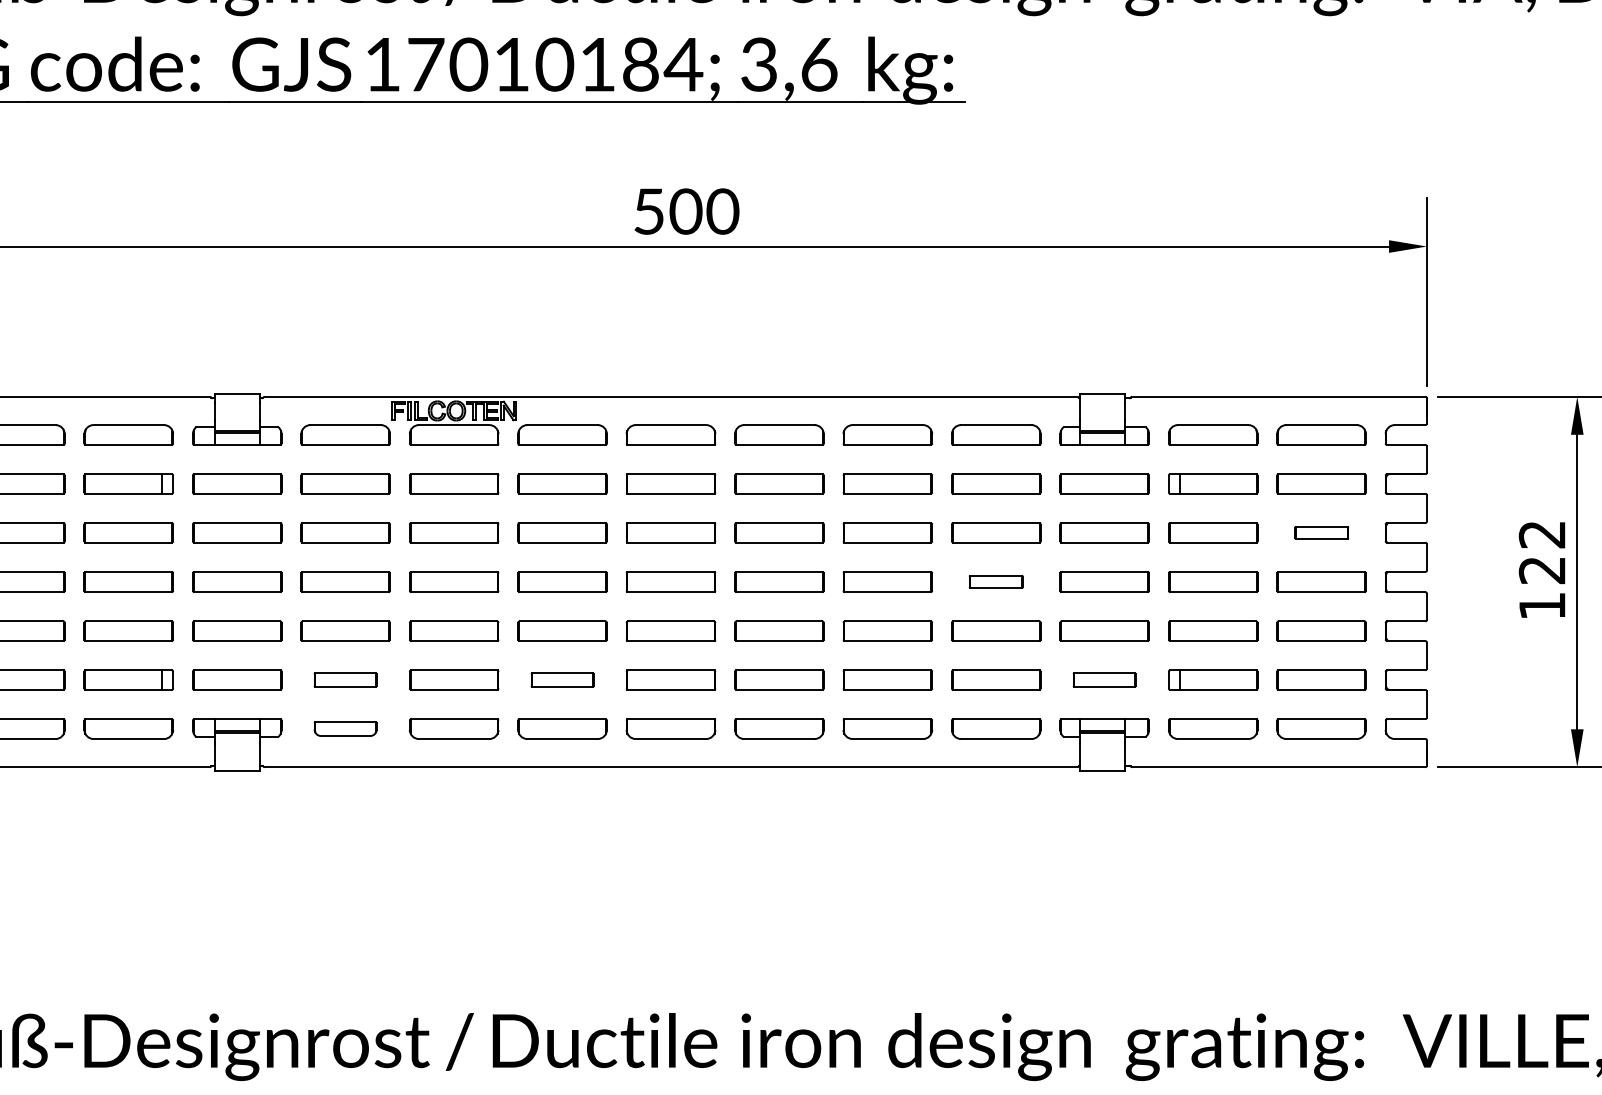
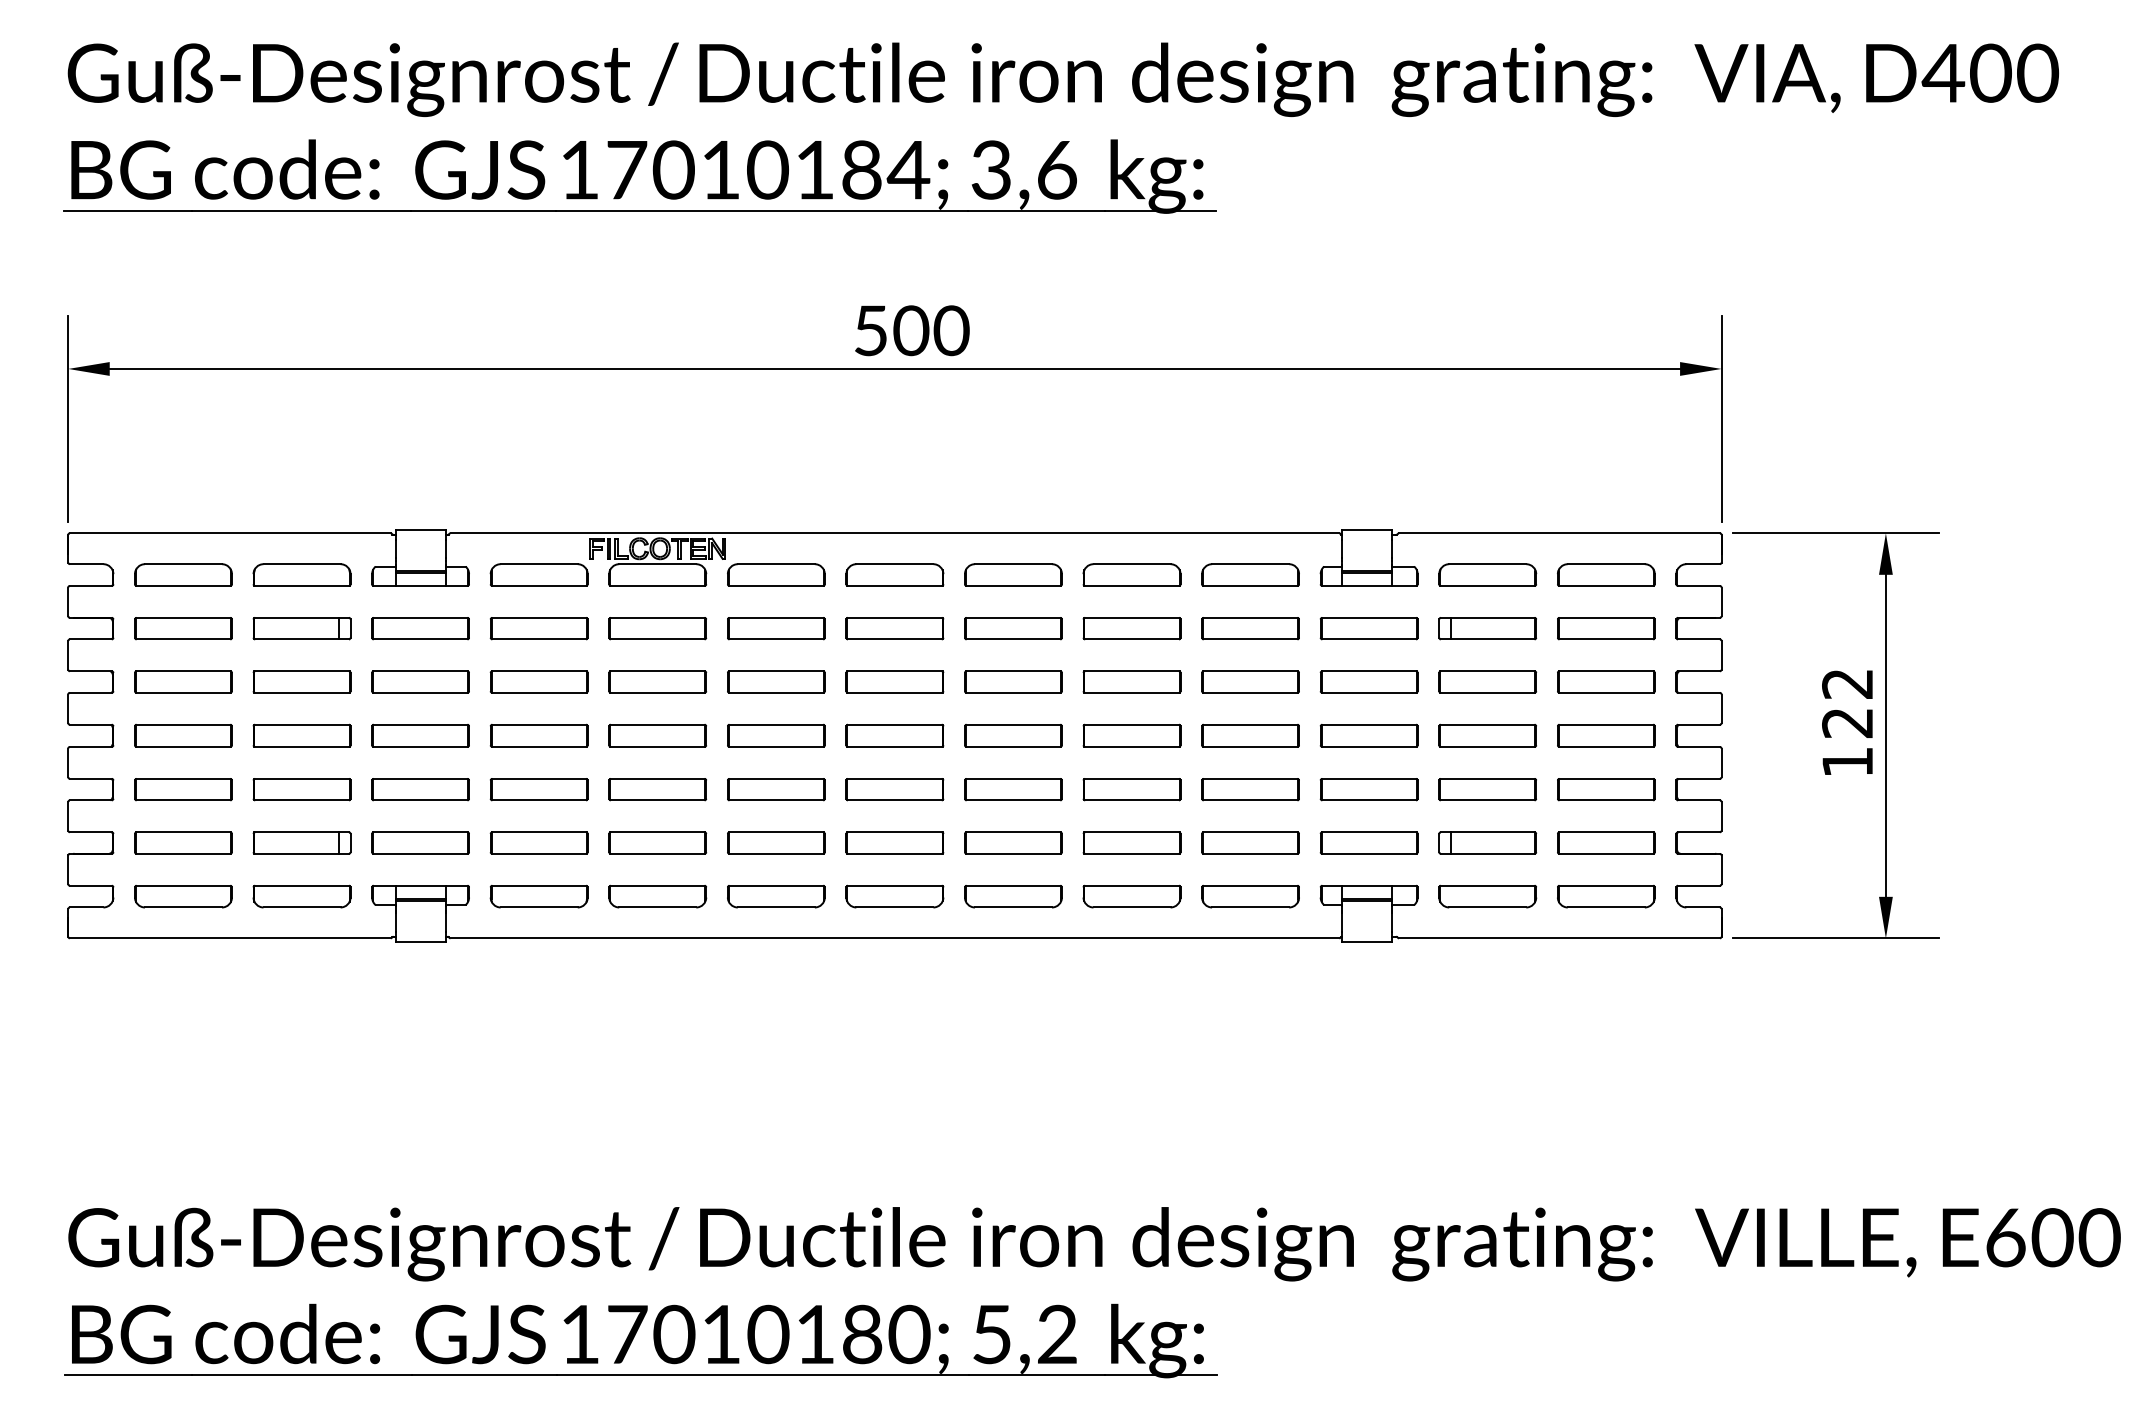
part: (1321, 532) -> (1606, 681), size x1.67
part: (996, 581) -> (1250, 735), size x1.67
part: (345, 679) -> (538, 842), size x1.43
part: (562, 679) -> (776, 842), size x1.43
part: (1104, 679) -> (1368, 842), size x1.43
part: (345, 728) -> (538, 896), size x1.43

